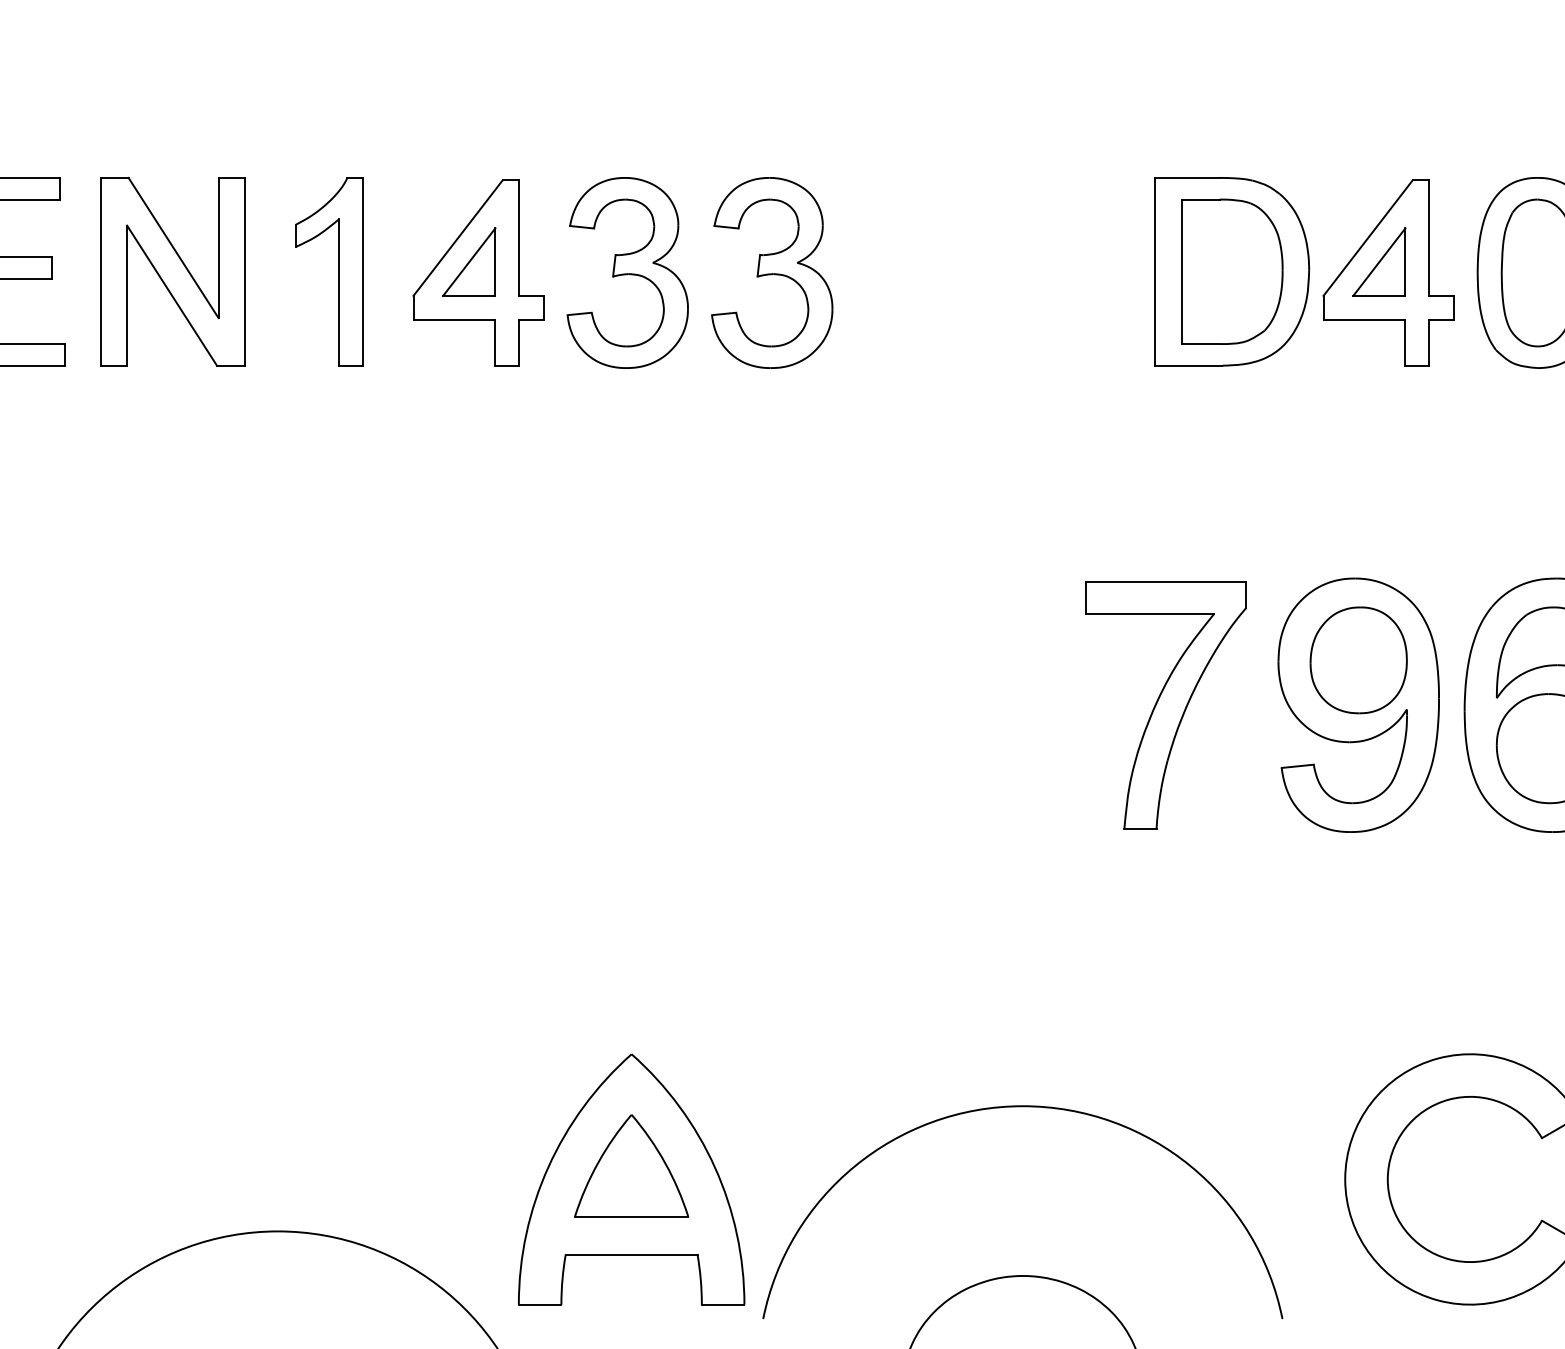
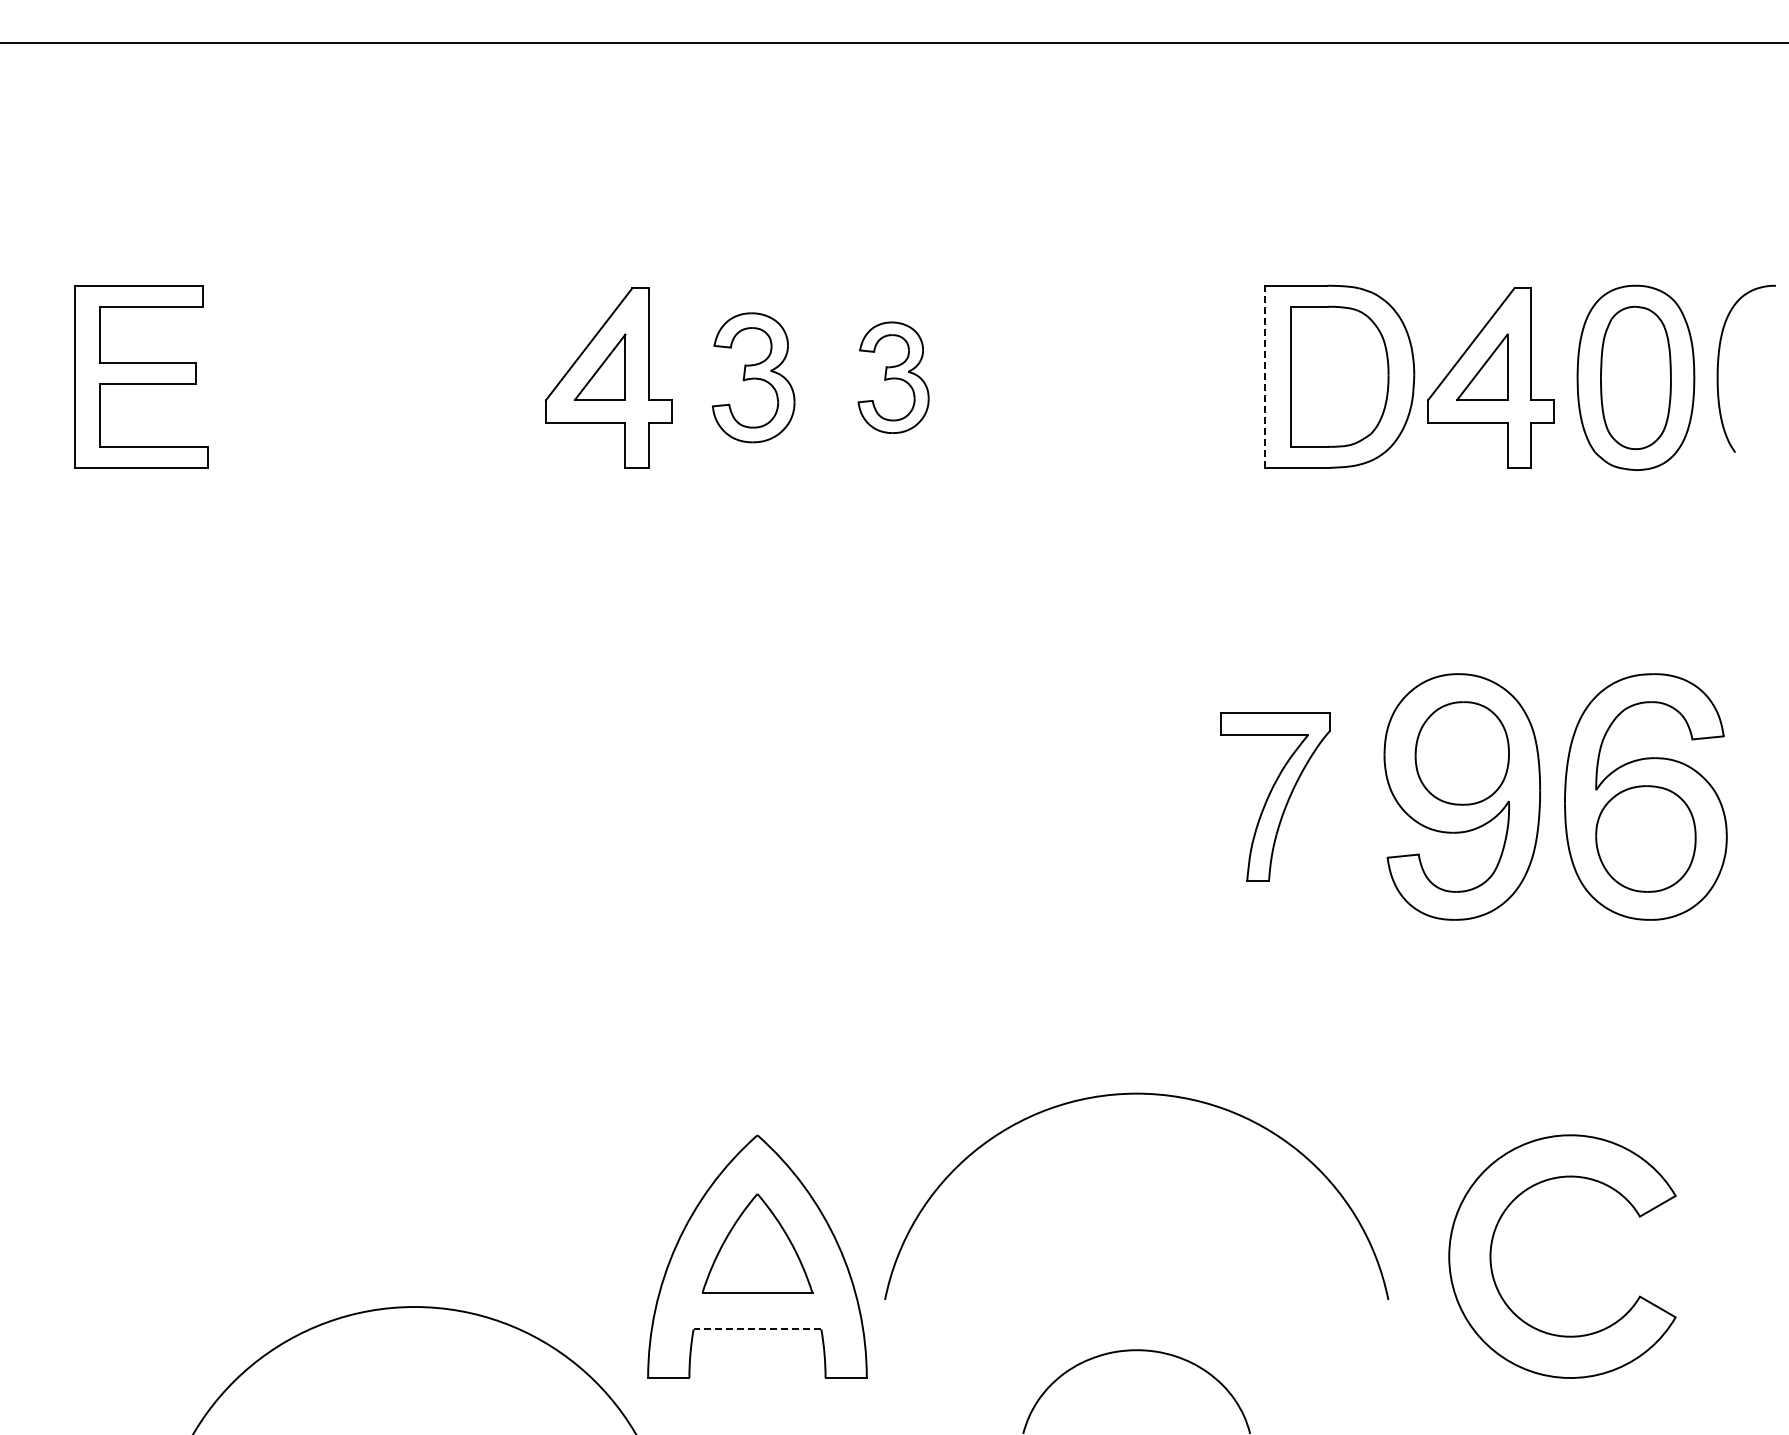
part: (172, 271) -> (312, 376), removed
part: (338, 271) -> (473, 376), removed
line: (1154, 271) -> (1264, 376), solid -> dashed
part: (627, 272) -> (753, 377), size x0.7
part: (771, 272) -> (893, 377), size x0.6
part: (1166, 704) -> (1275, 796), size x0.7
arc: (1022, 1107) -> (1136, 1094), moved
line: (631, 1254) -> (757, 1329), solid -> dashed

